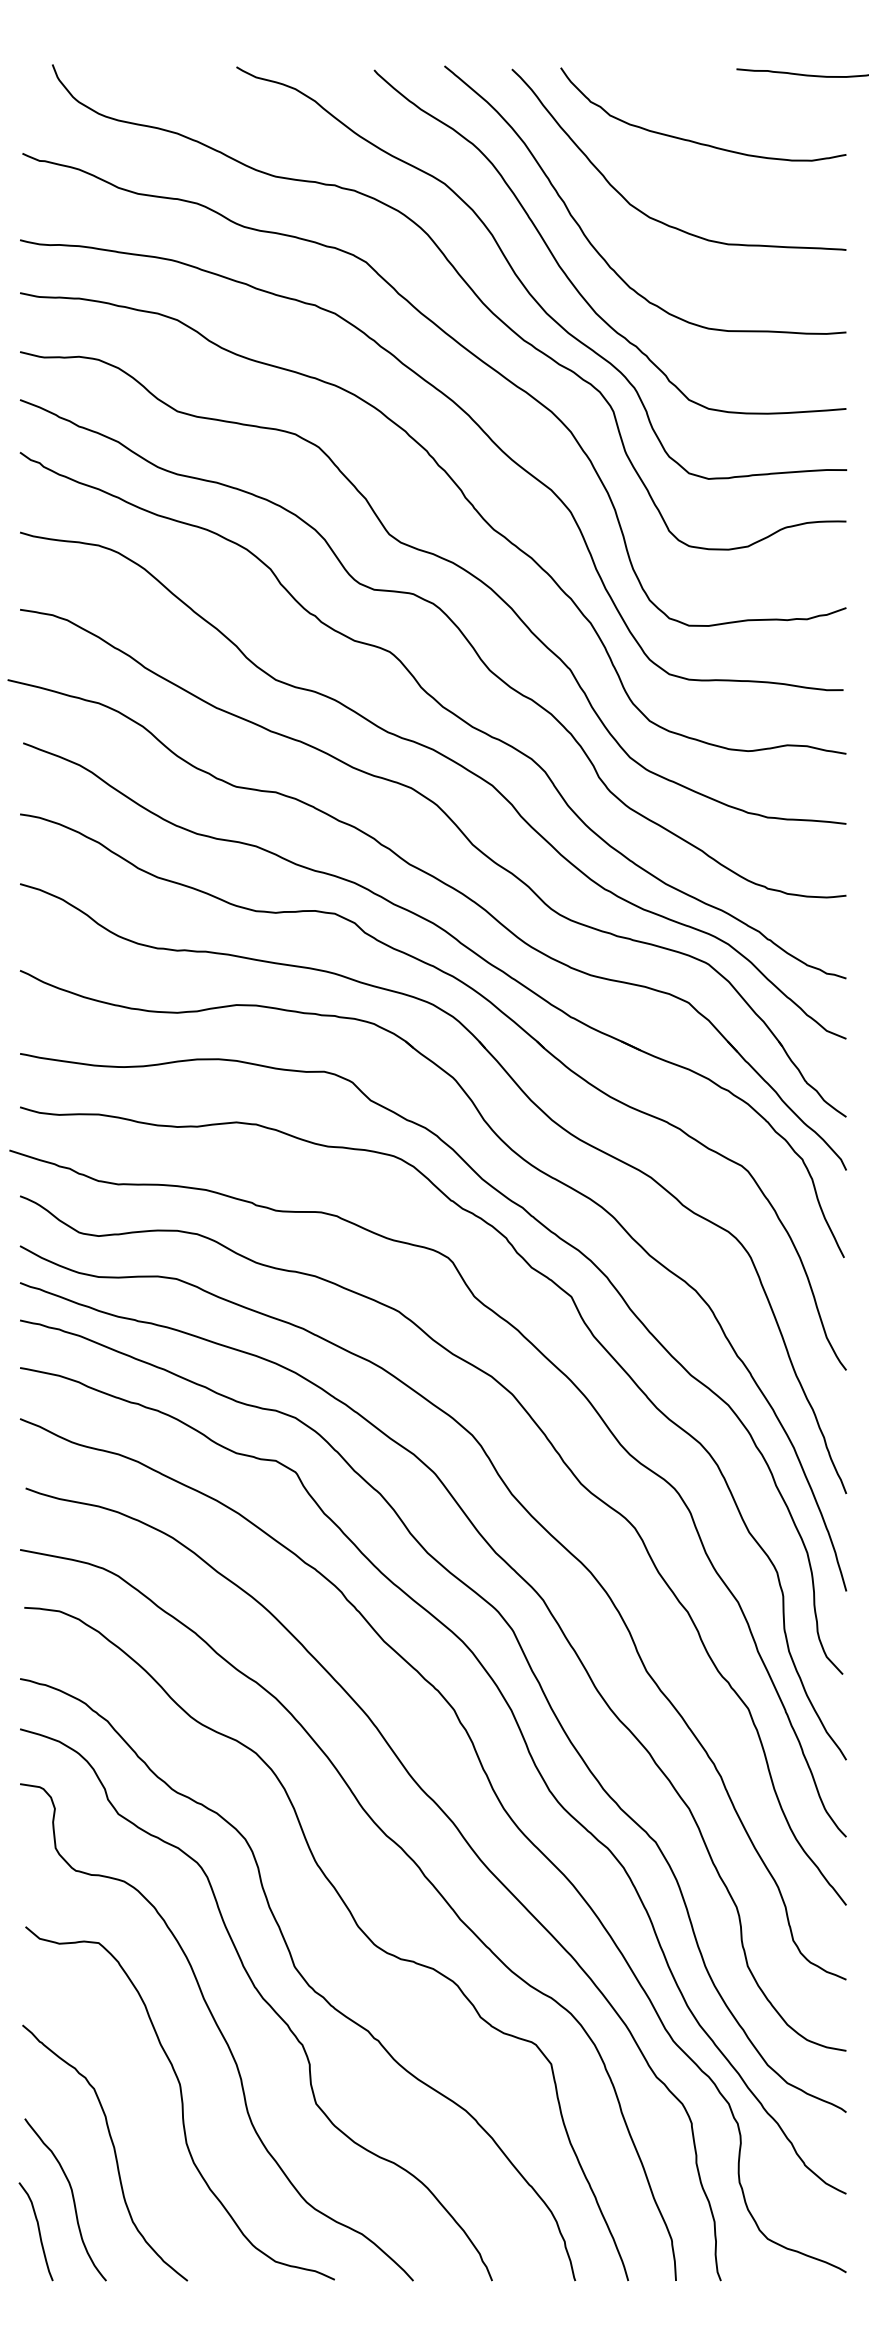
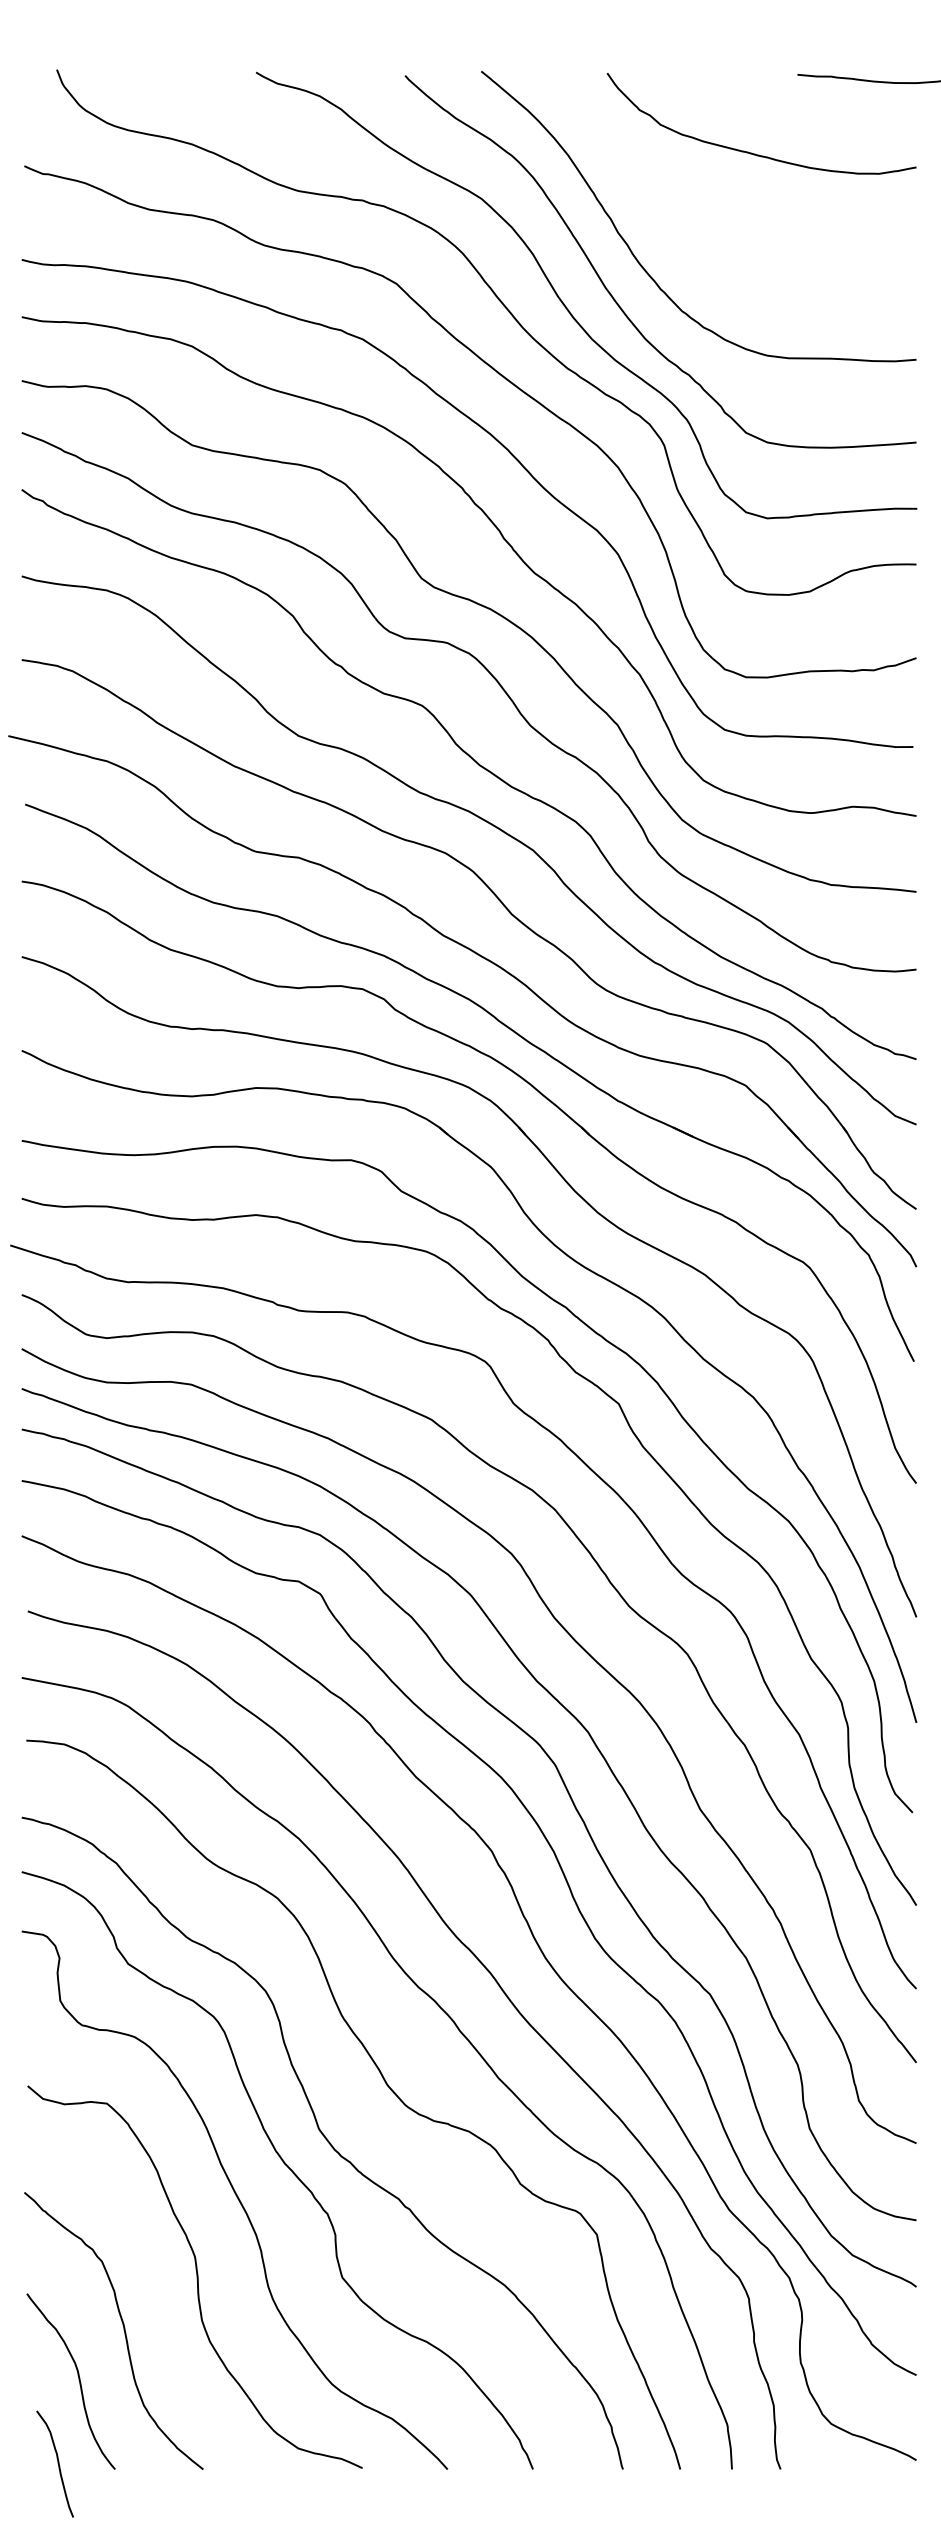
curve: (645, 213) -> (698, 230), removed
curve: (38, 2231) -> (57, 2463), moved

